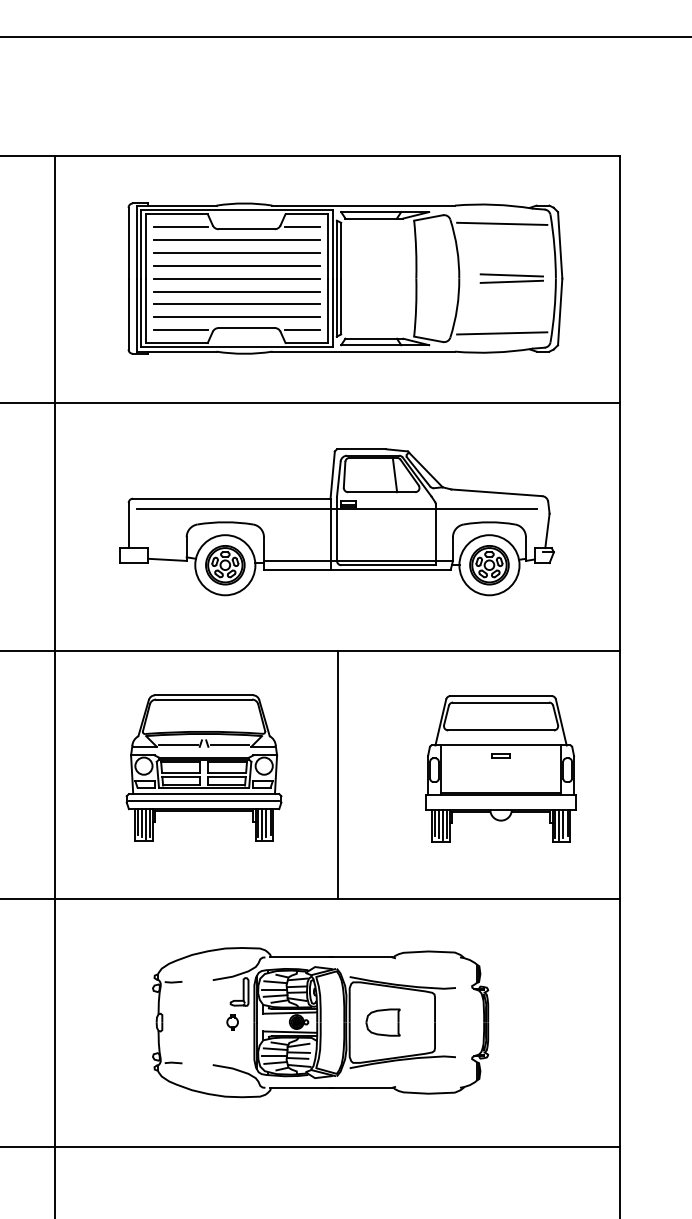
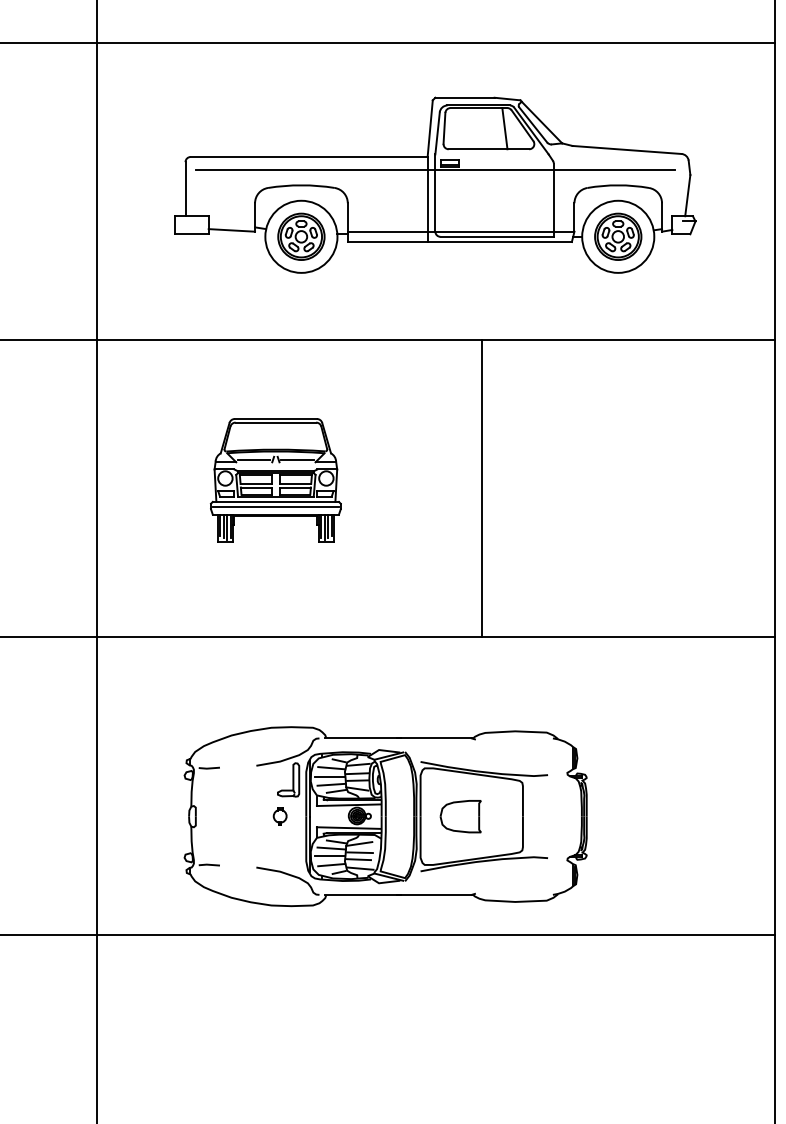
part: (203, 767) -> (275, 479), size x0.7
part: (500, 768) -> (631, 480), removed
line: (337, 775) -> (481, 489), moved
part: (320, 1022) -> (385, 816), moved

